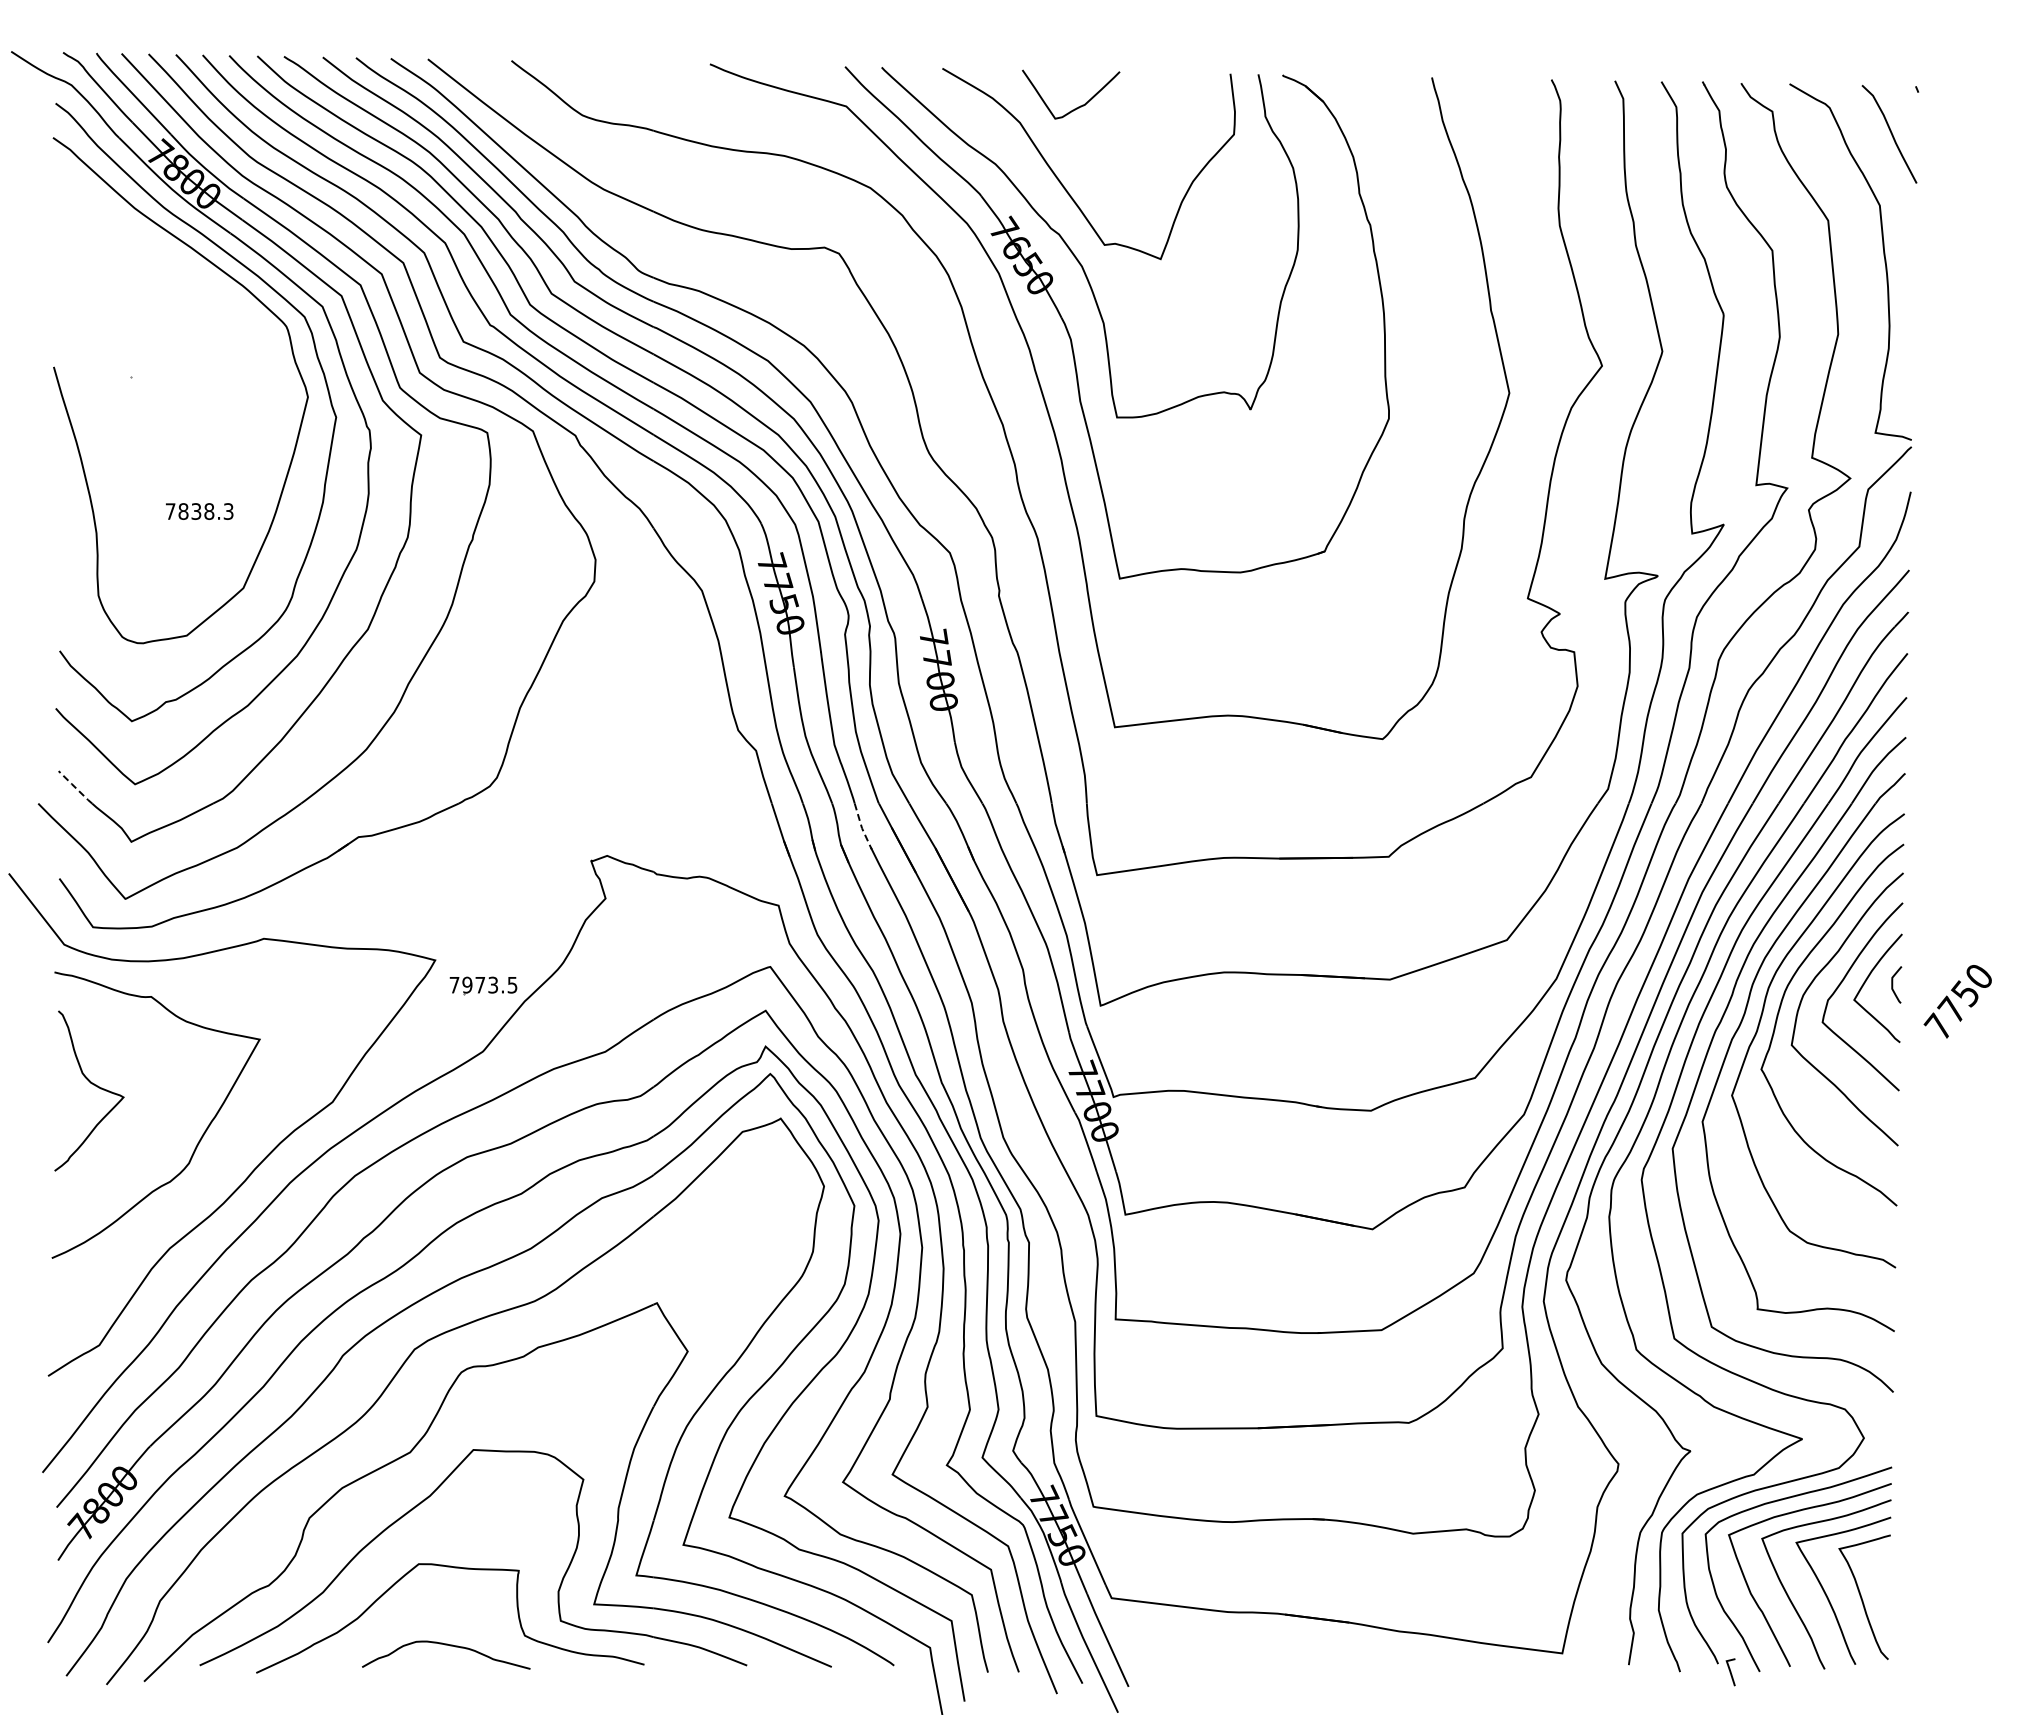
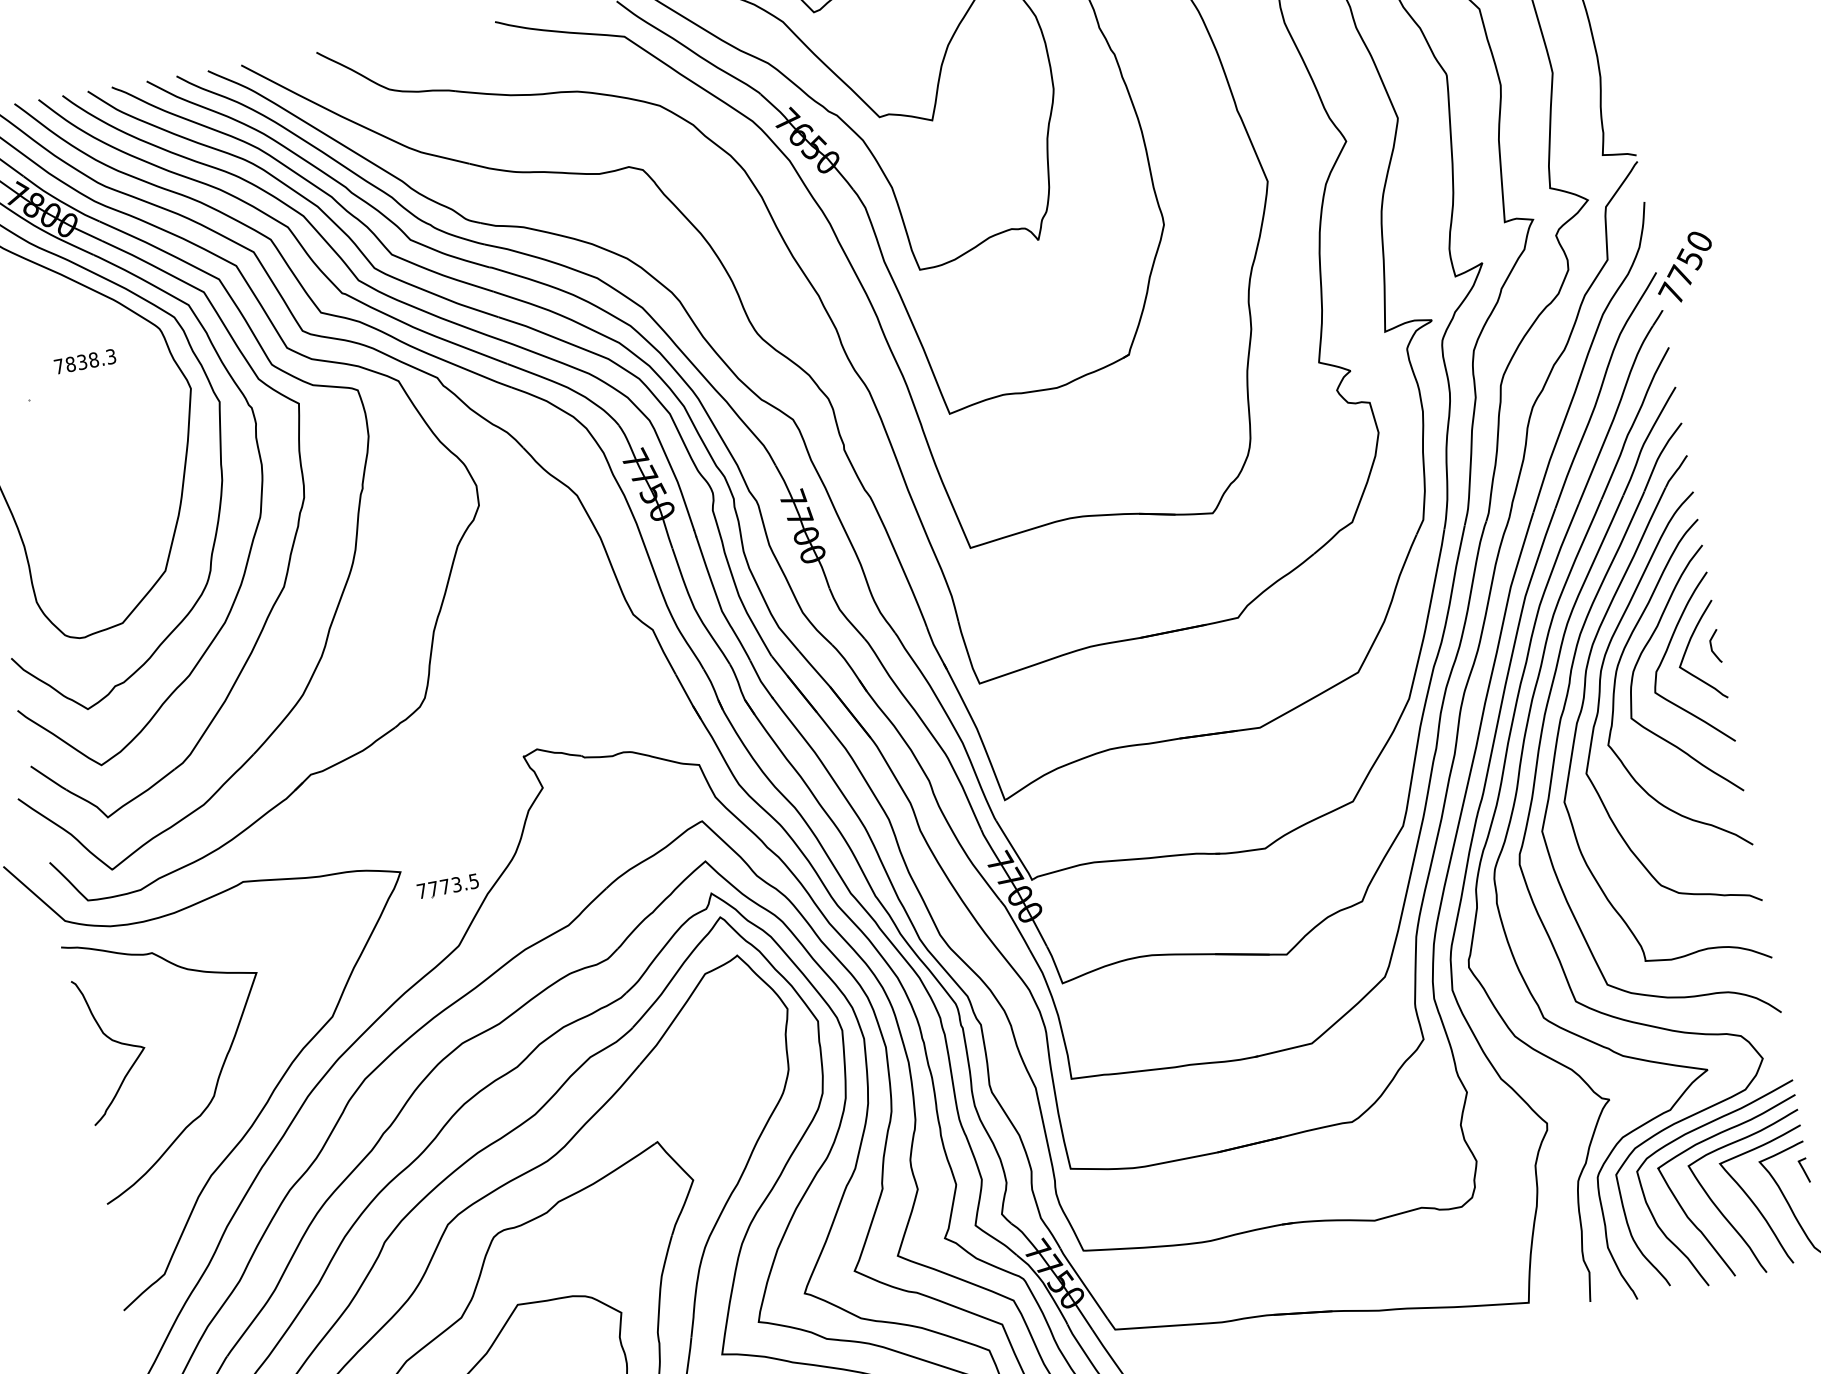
text: (199, 511) -> (85, 361), moved
line: (75, 787) -> (48, 778), dashed -> solid
line: (862, 828) -> (761, 681), dashed -> solid
text: (467, 984) -> (433, 888), 7973.5 -> 7773.5
text: (1957, 1001) -> (1684, 267), moved
line: (1730, 1672) -> (1804, 1170), moved

